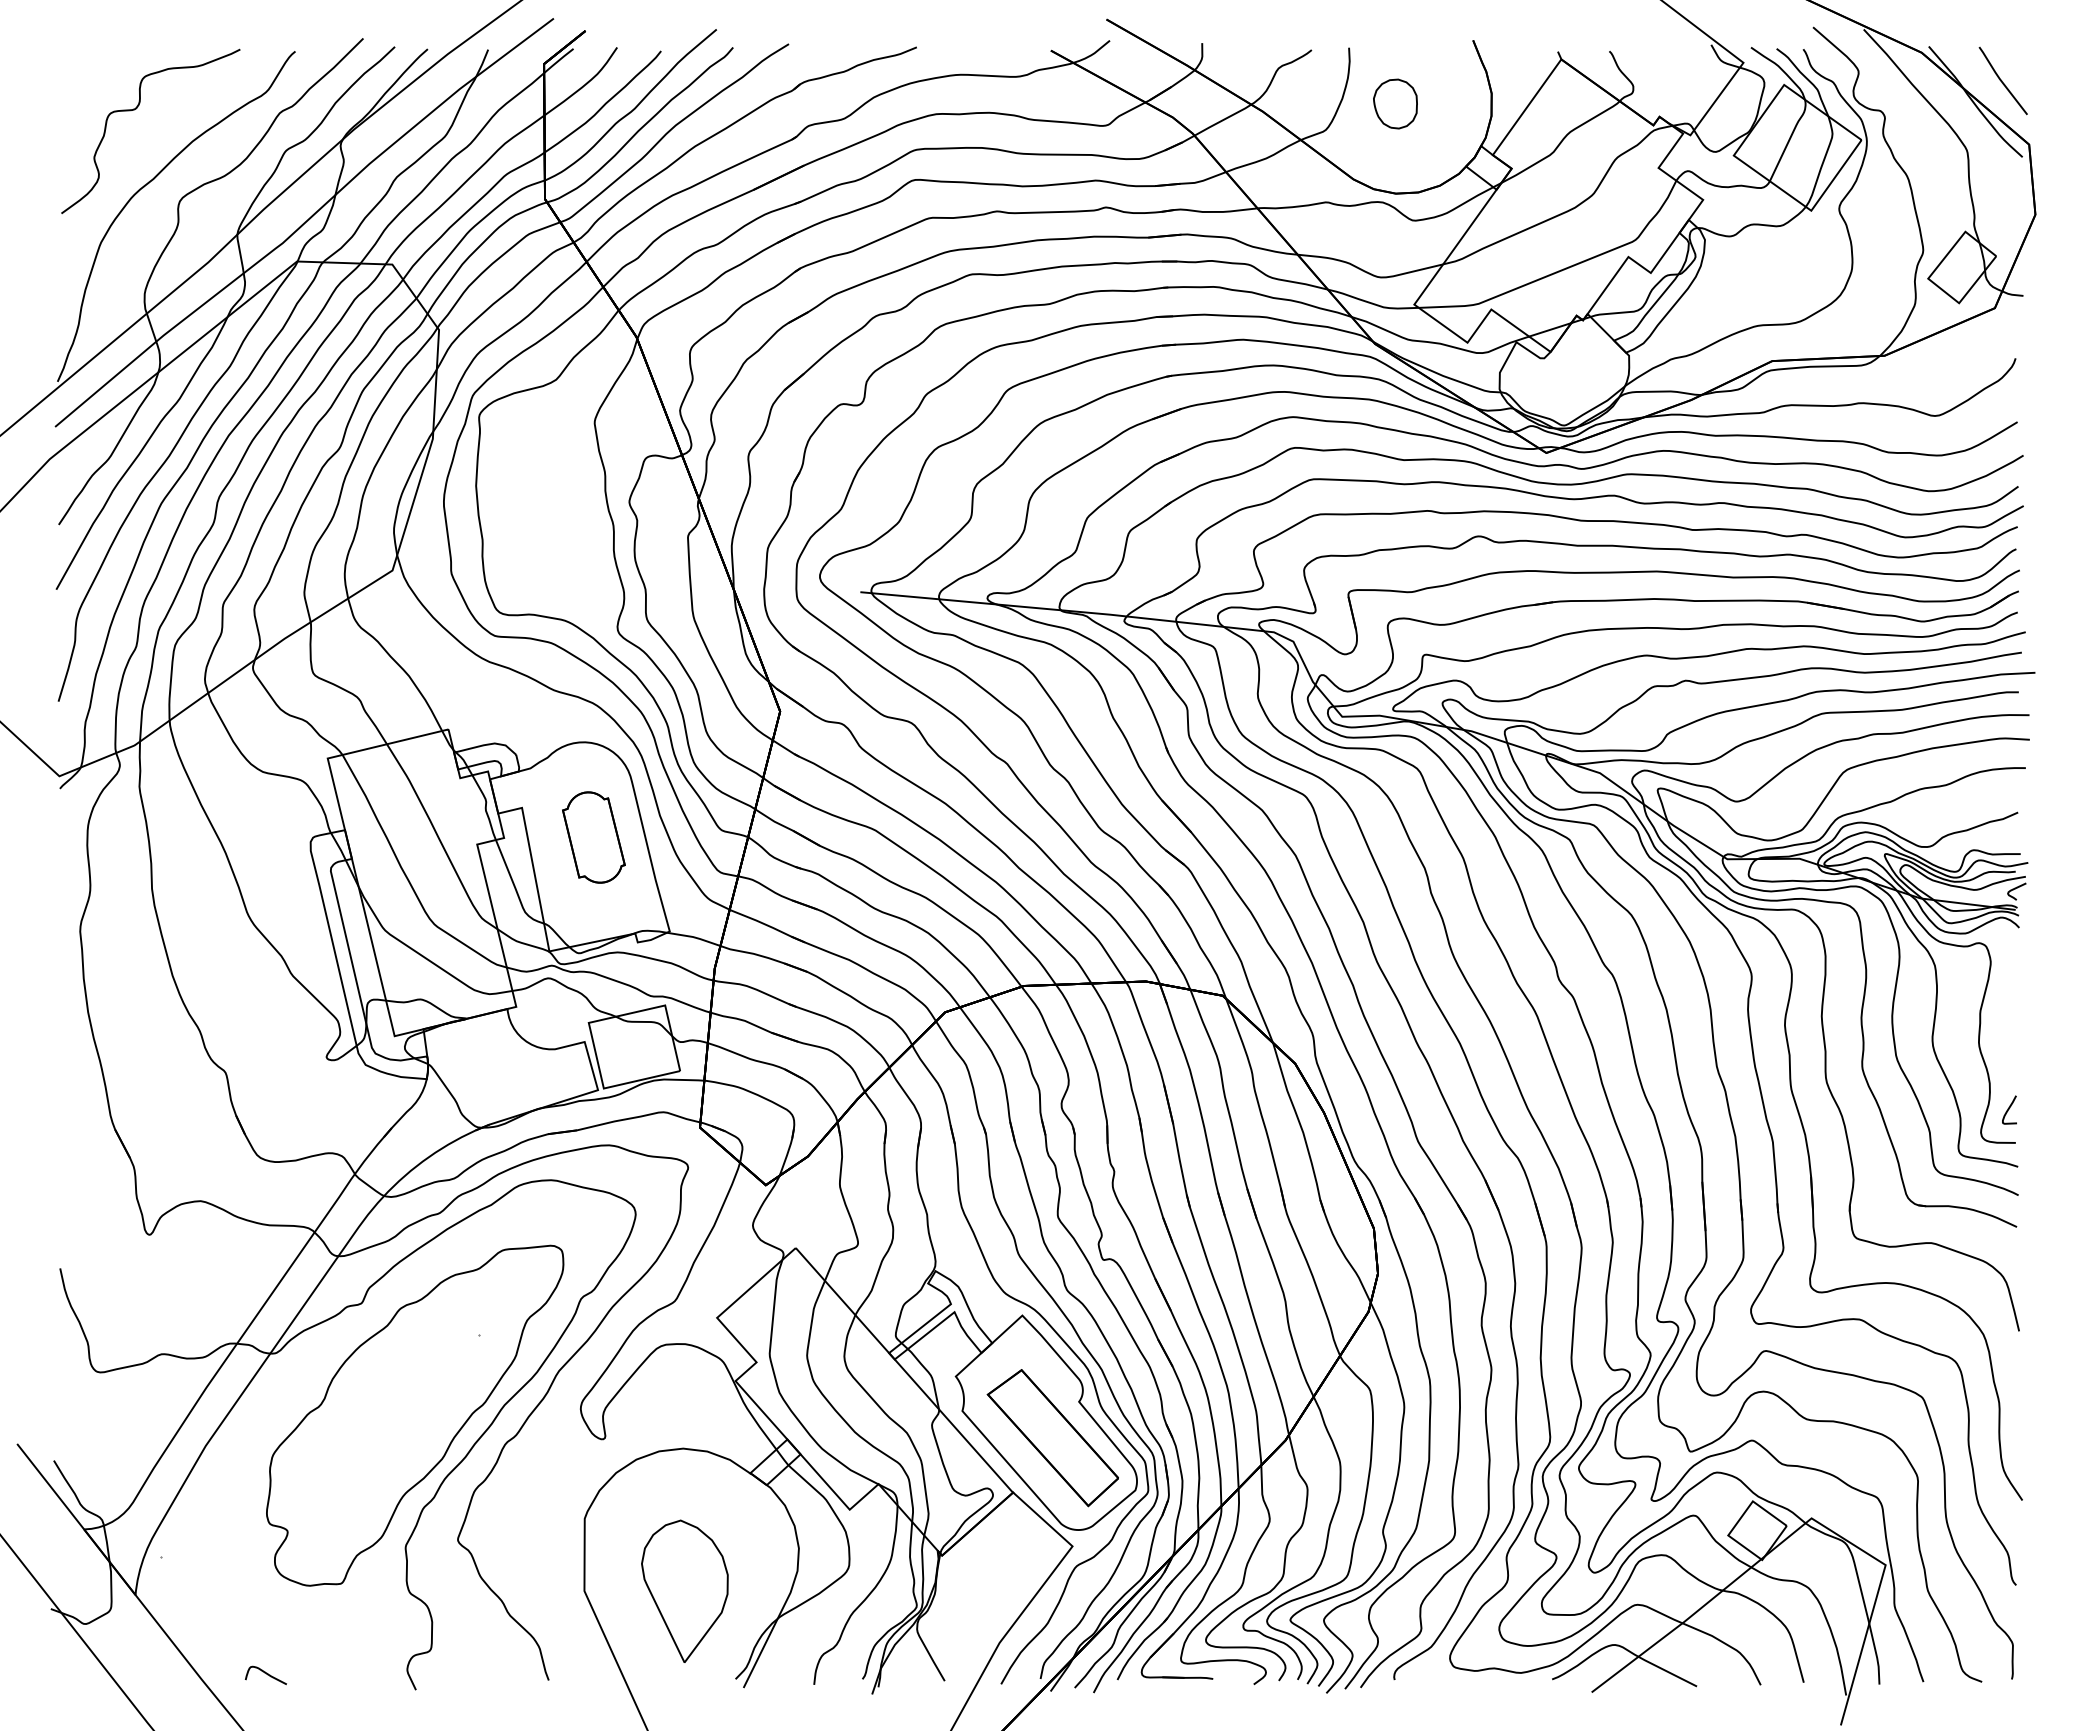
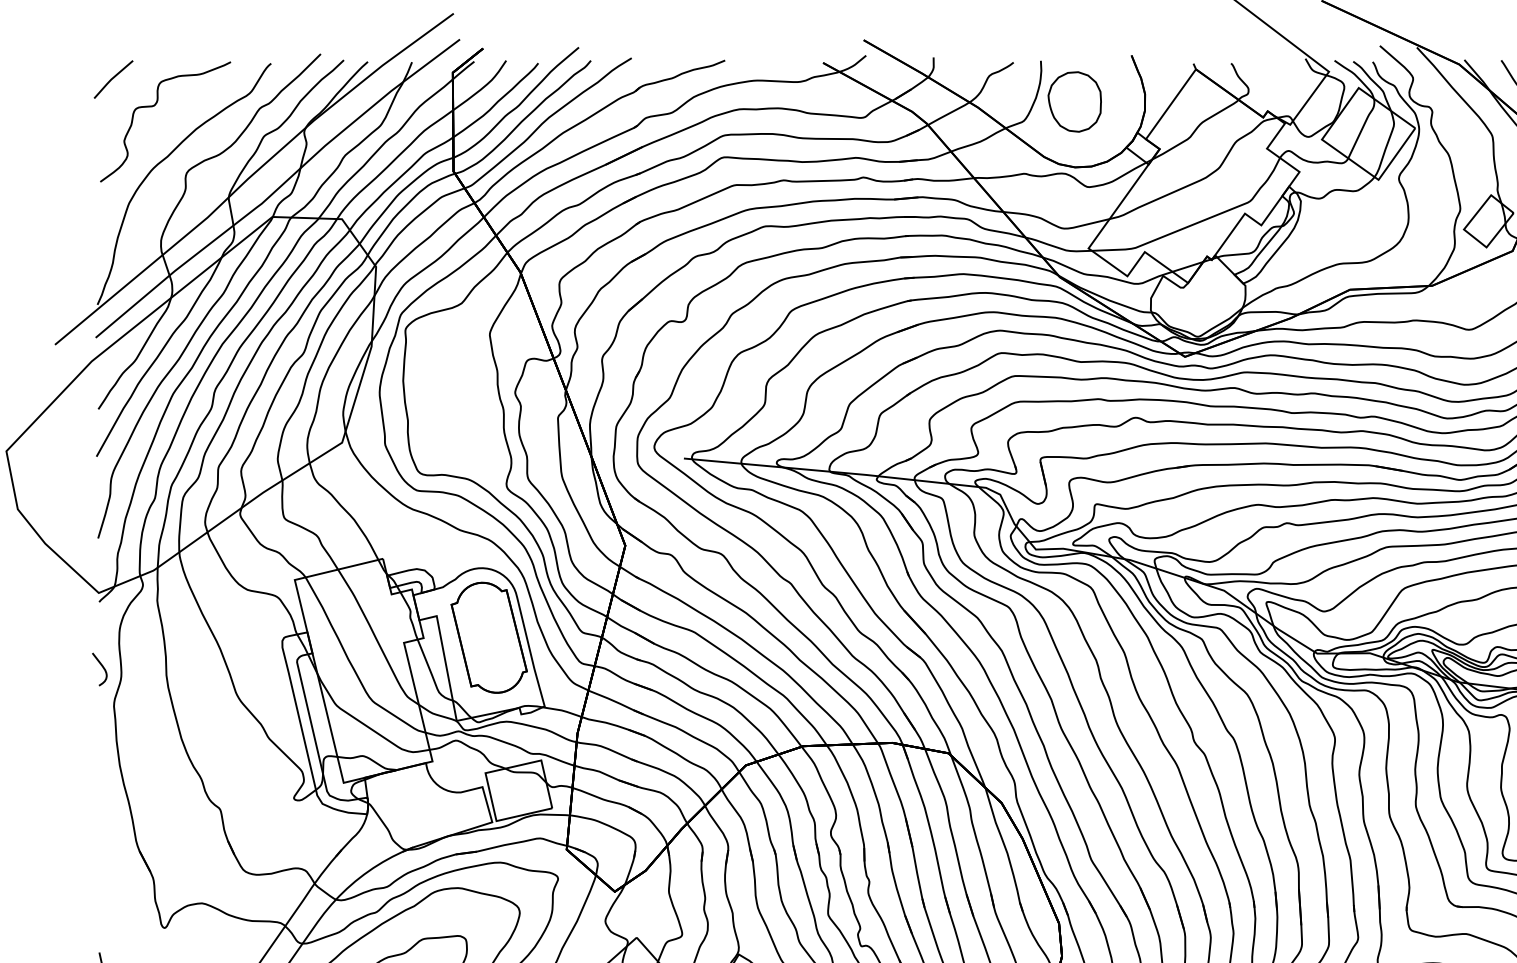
line: (79, 72) -> (113, 78), added
part: (1395, 103) -> (1074, 101), size x1.67
part: (593, 837) -> (488, 637), size x1.67
curve: (64, 878) -> (102, 667), added

